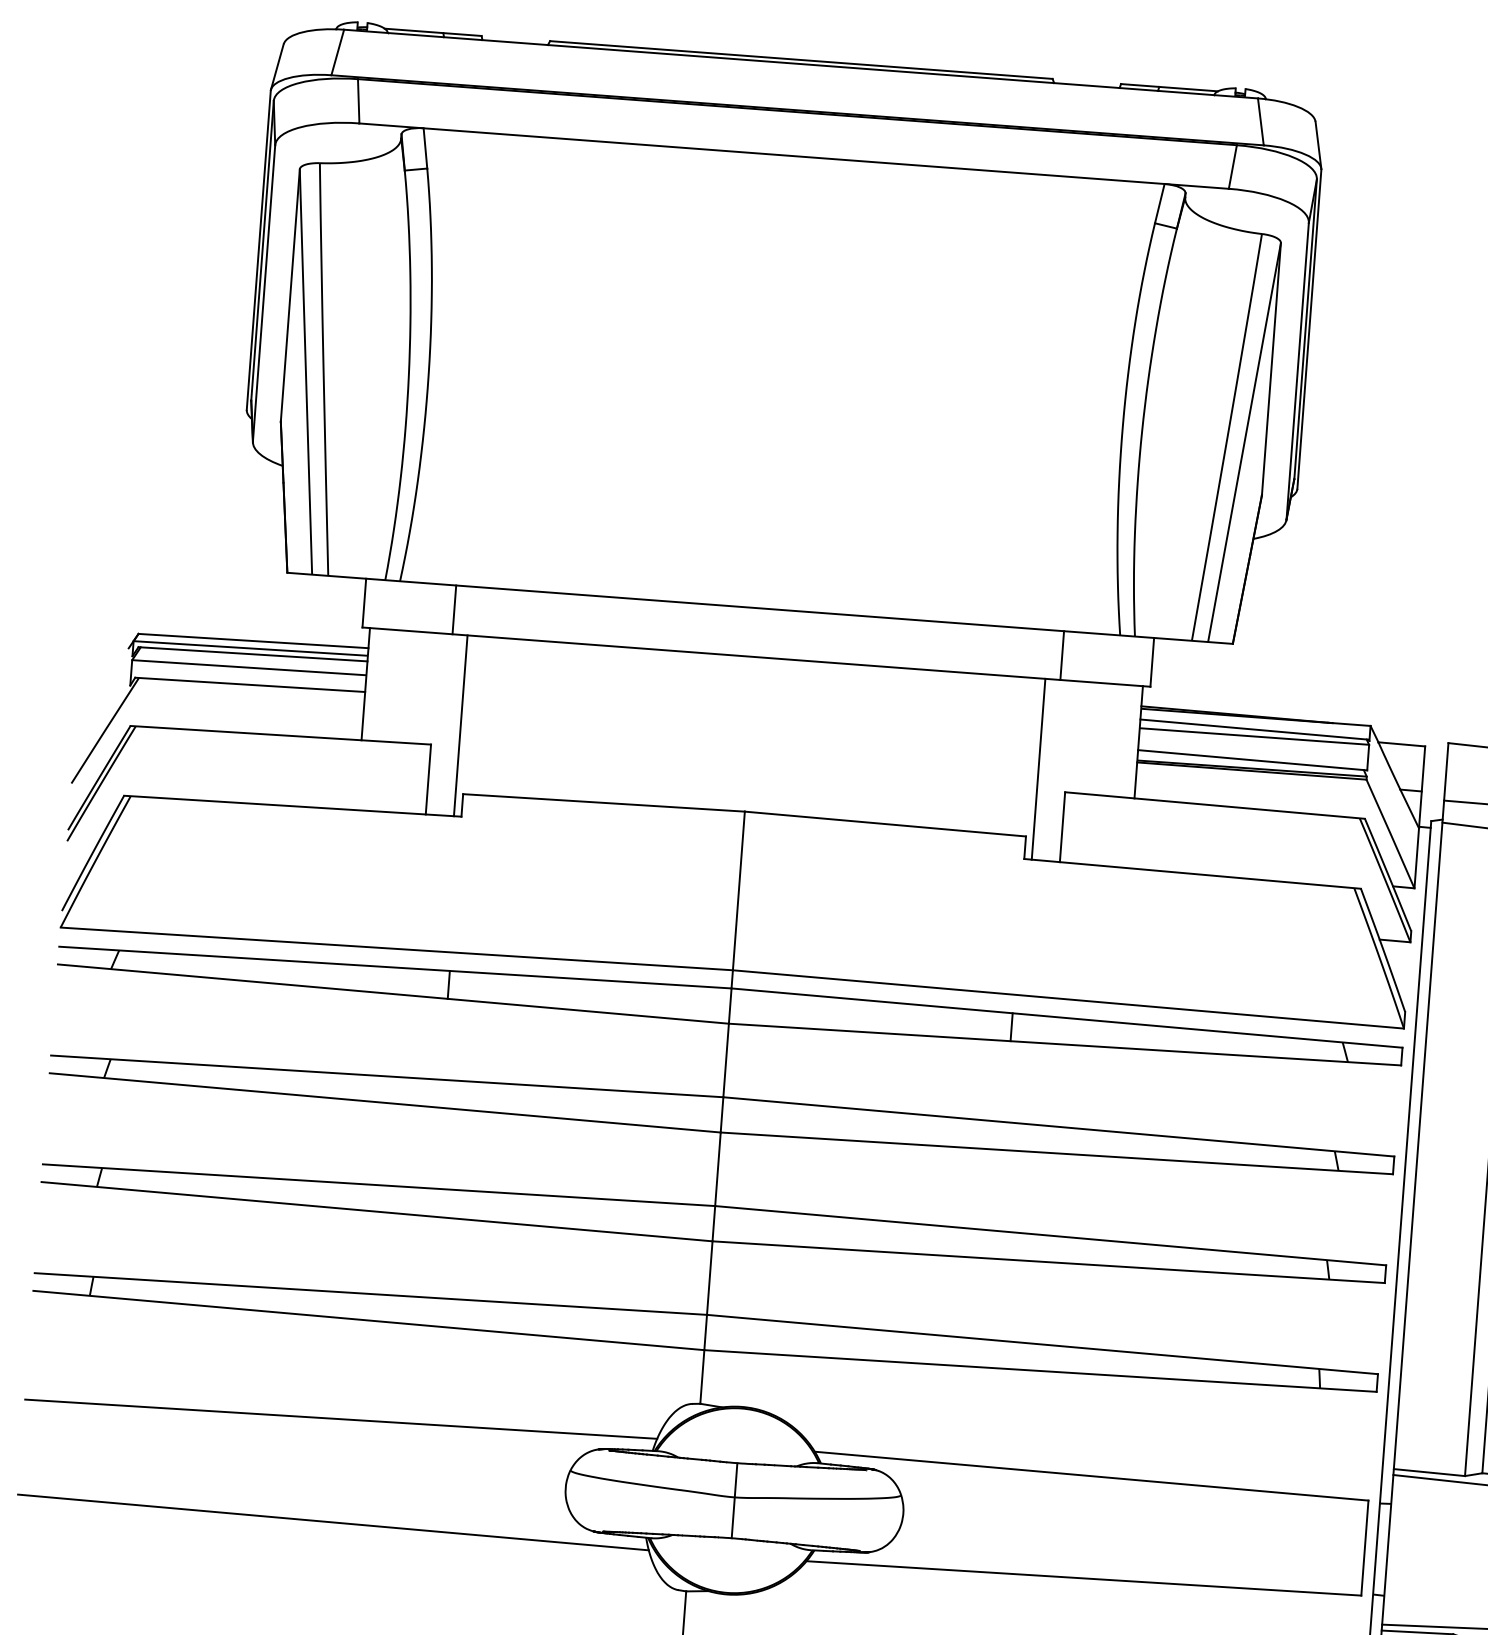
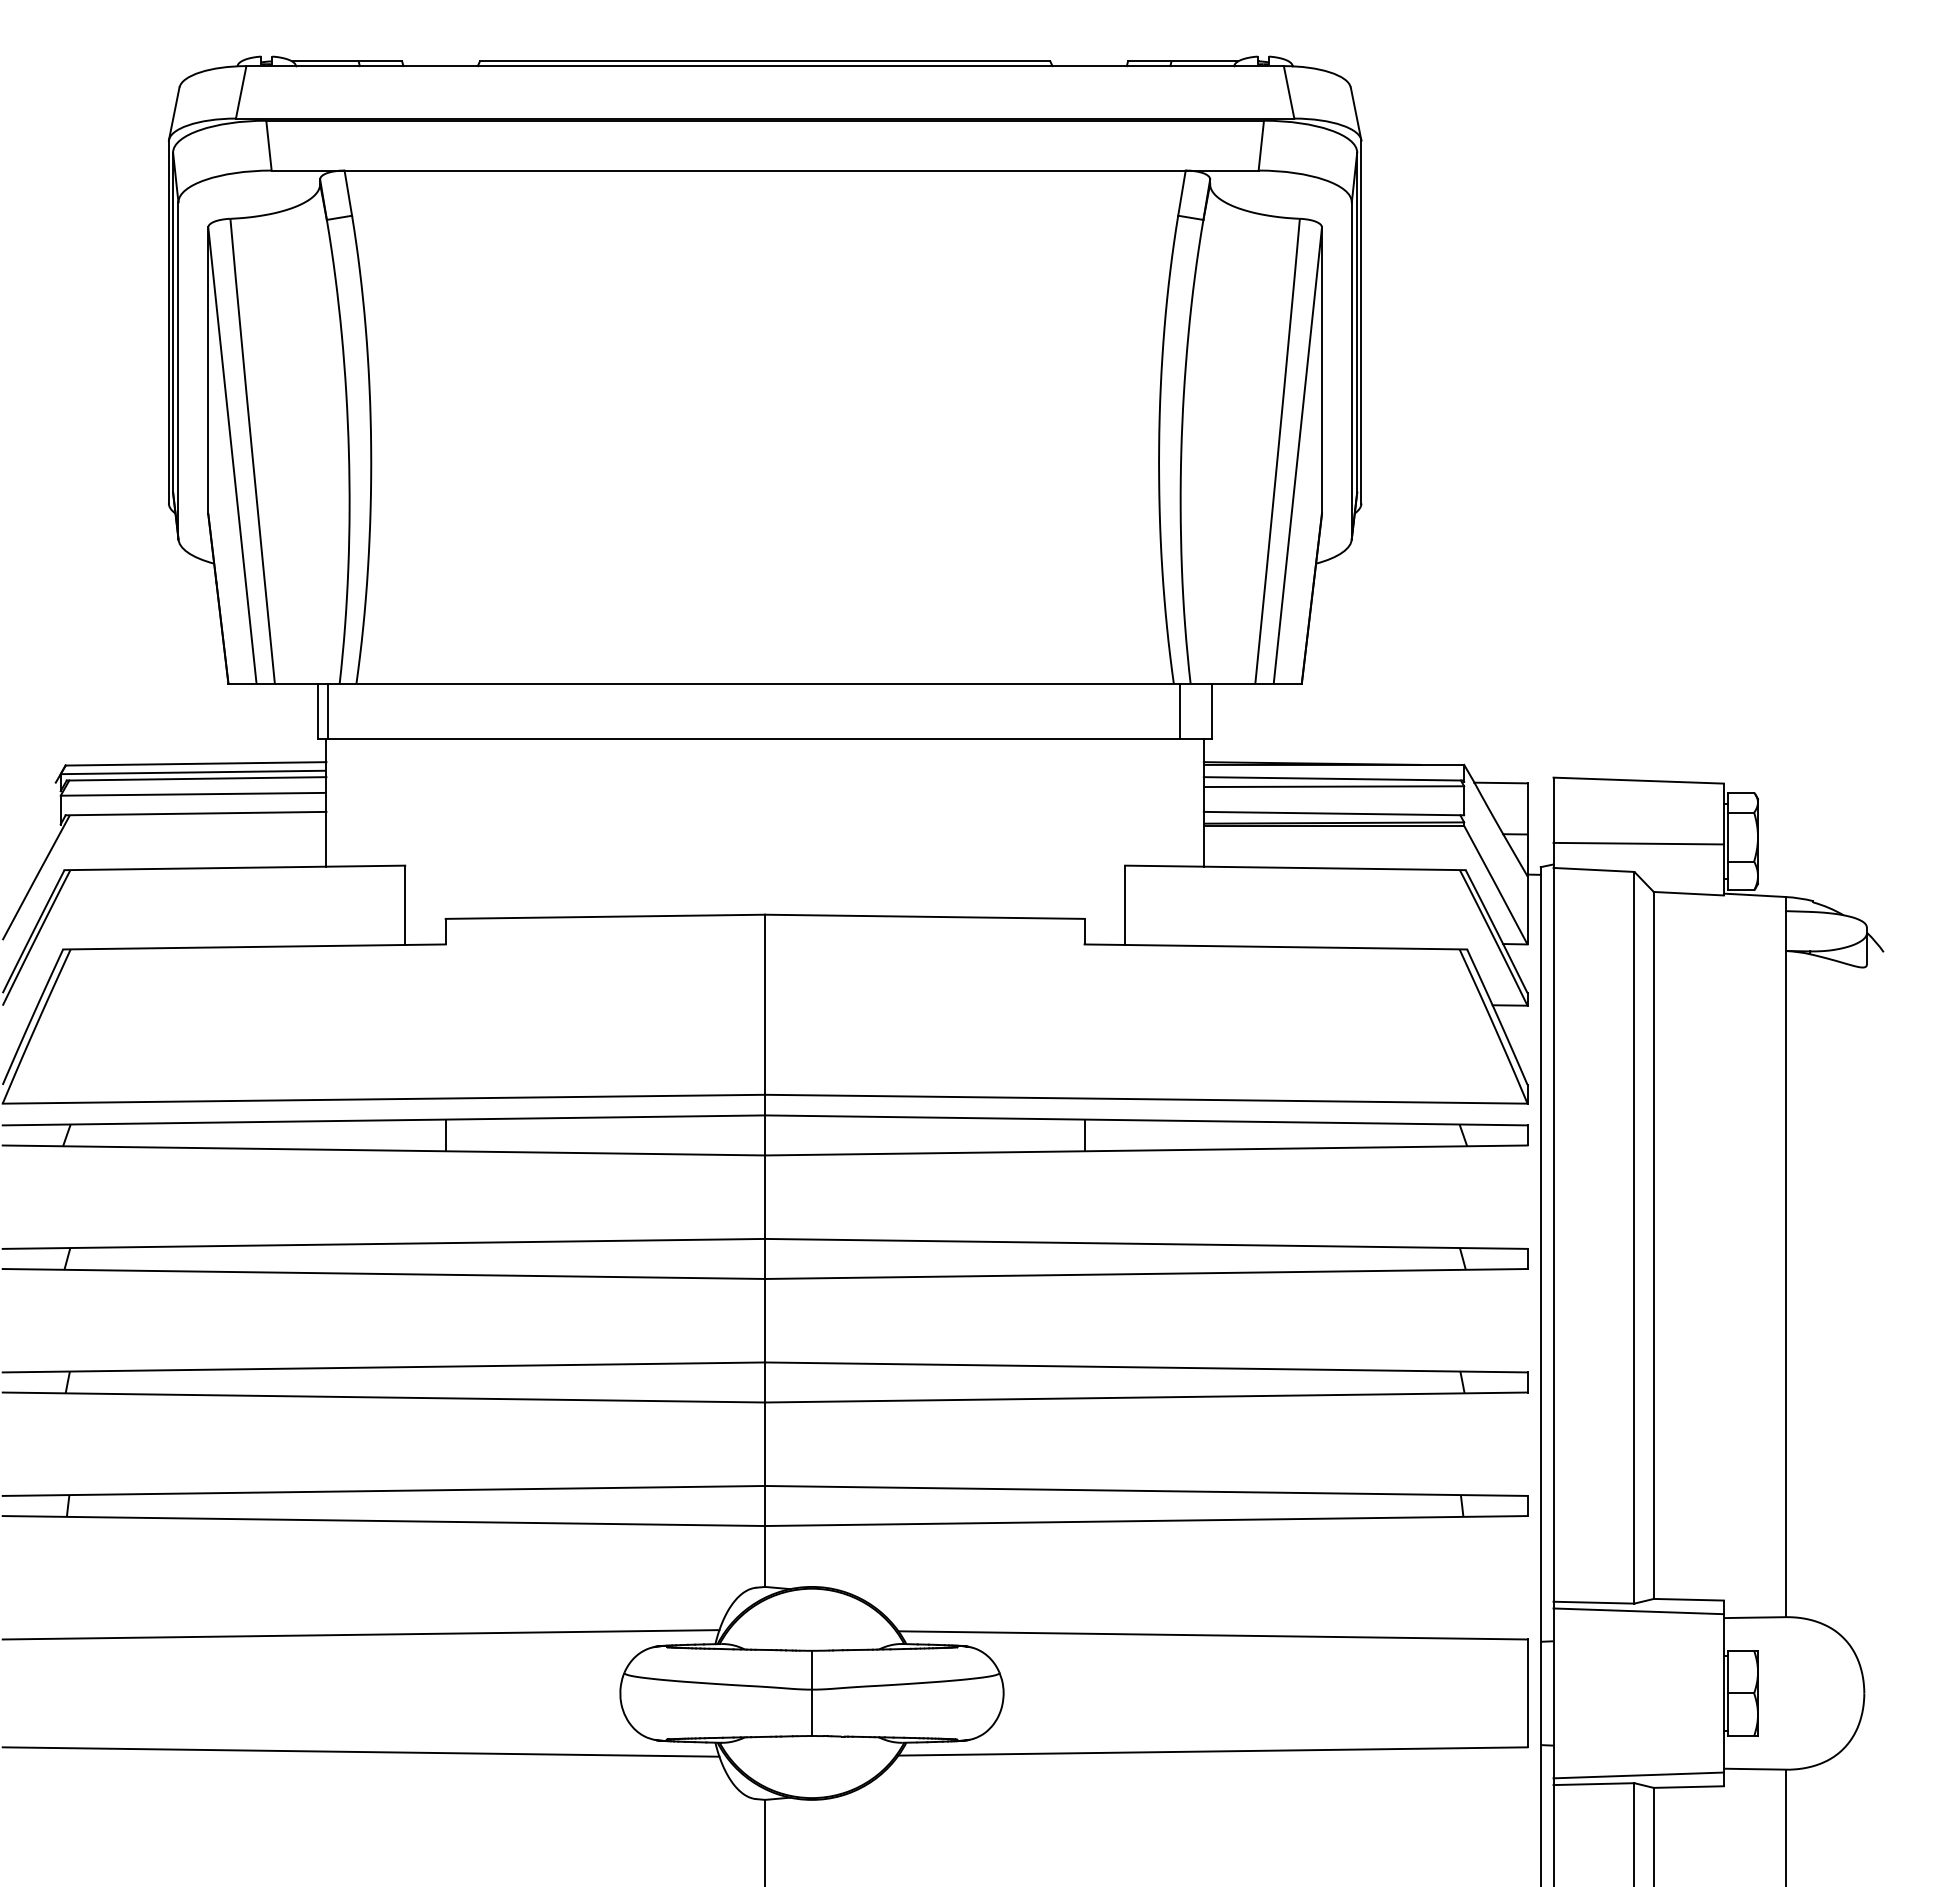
line: (454, 609) -> (328, 711), moved
line: (1062, 655) -> (1180, 711), moved
line: (461, 725) -> (437, 841), removed
line: (1038, 768) -> (1093, 841), removed

